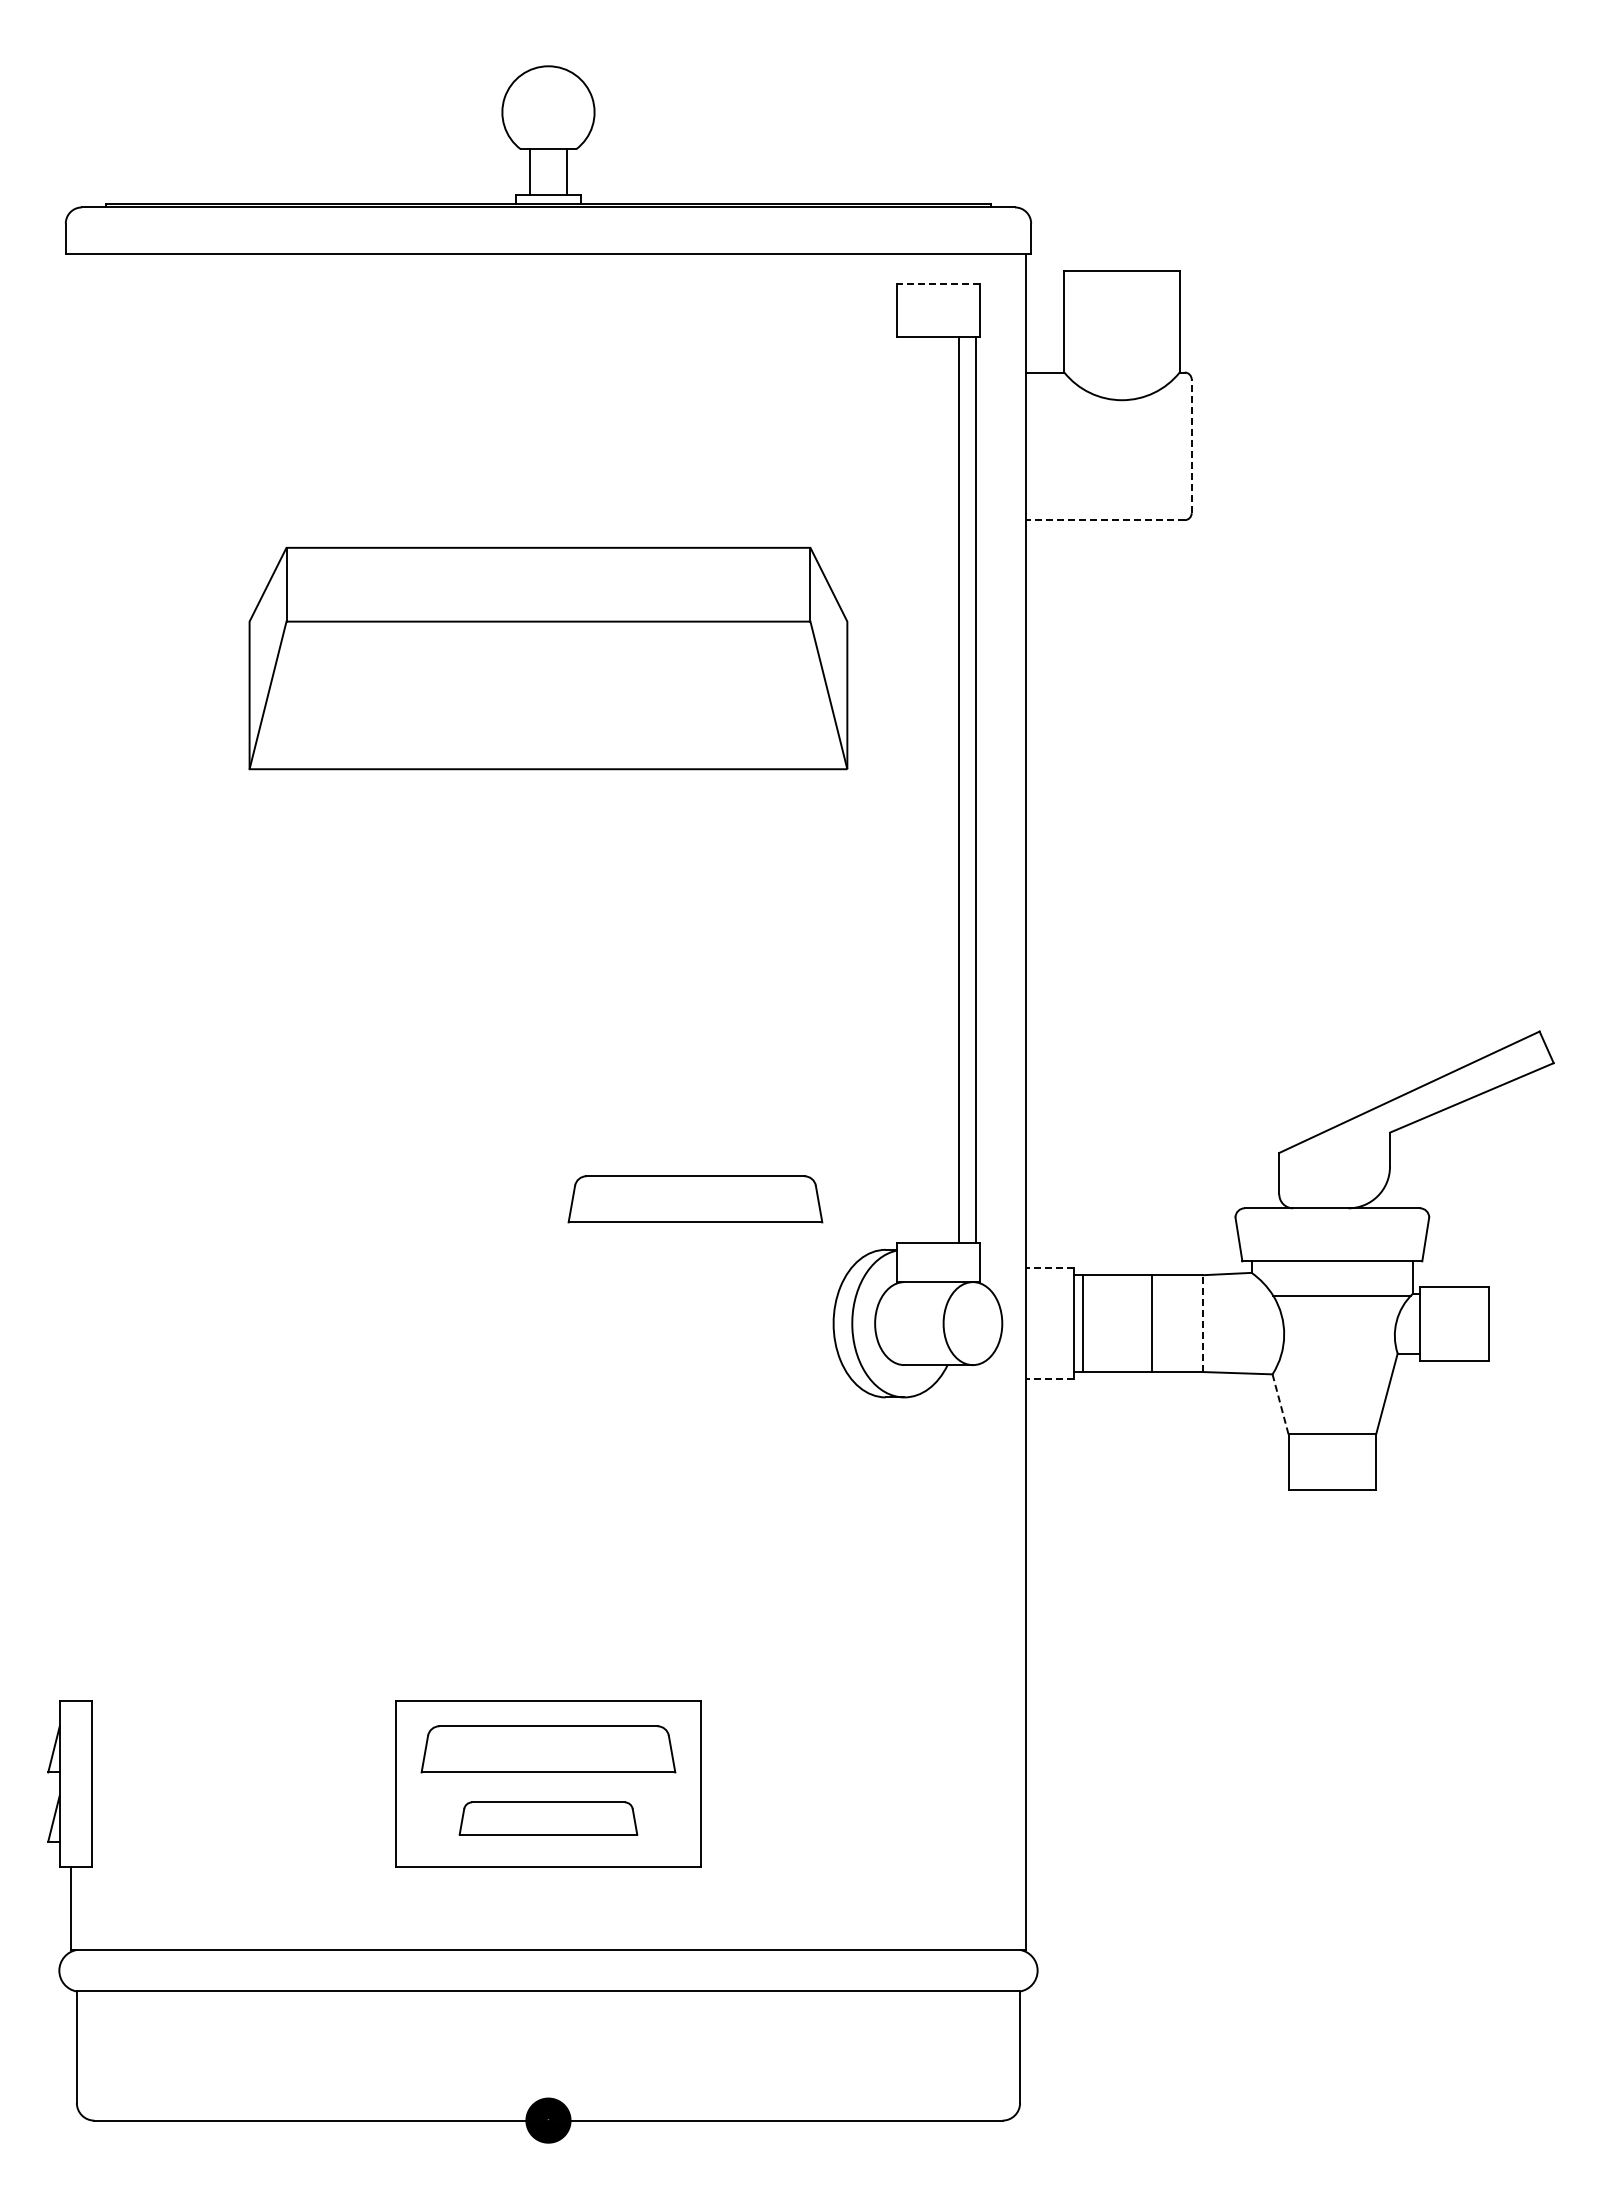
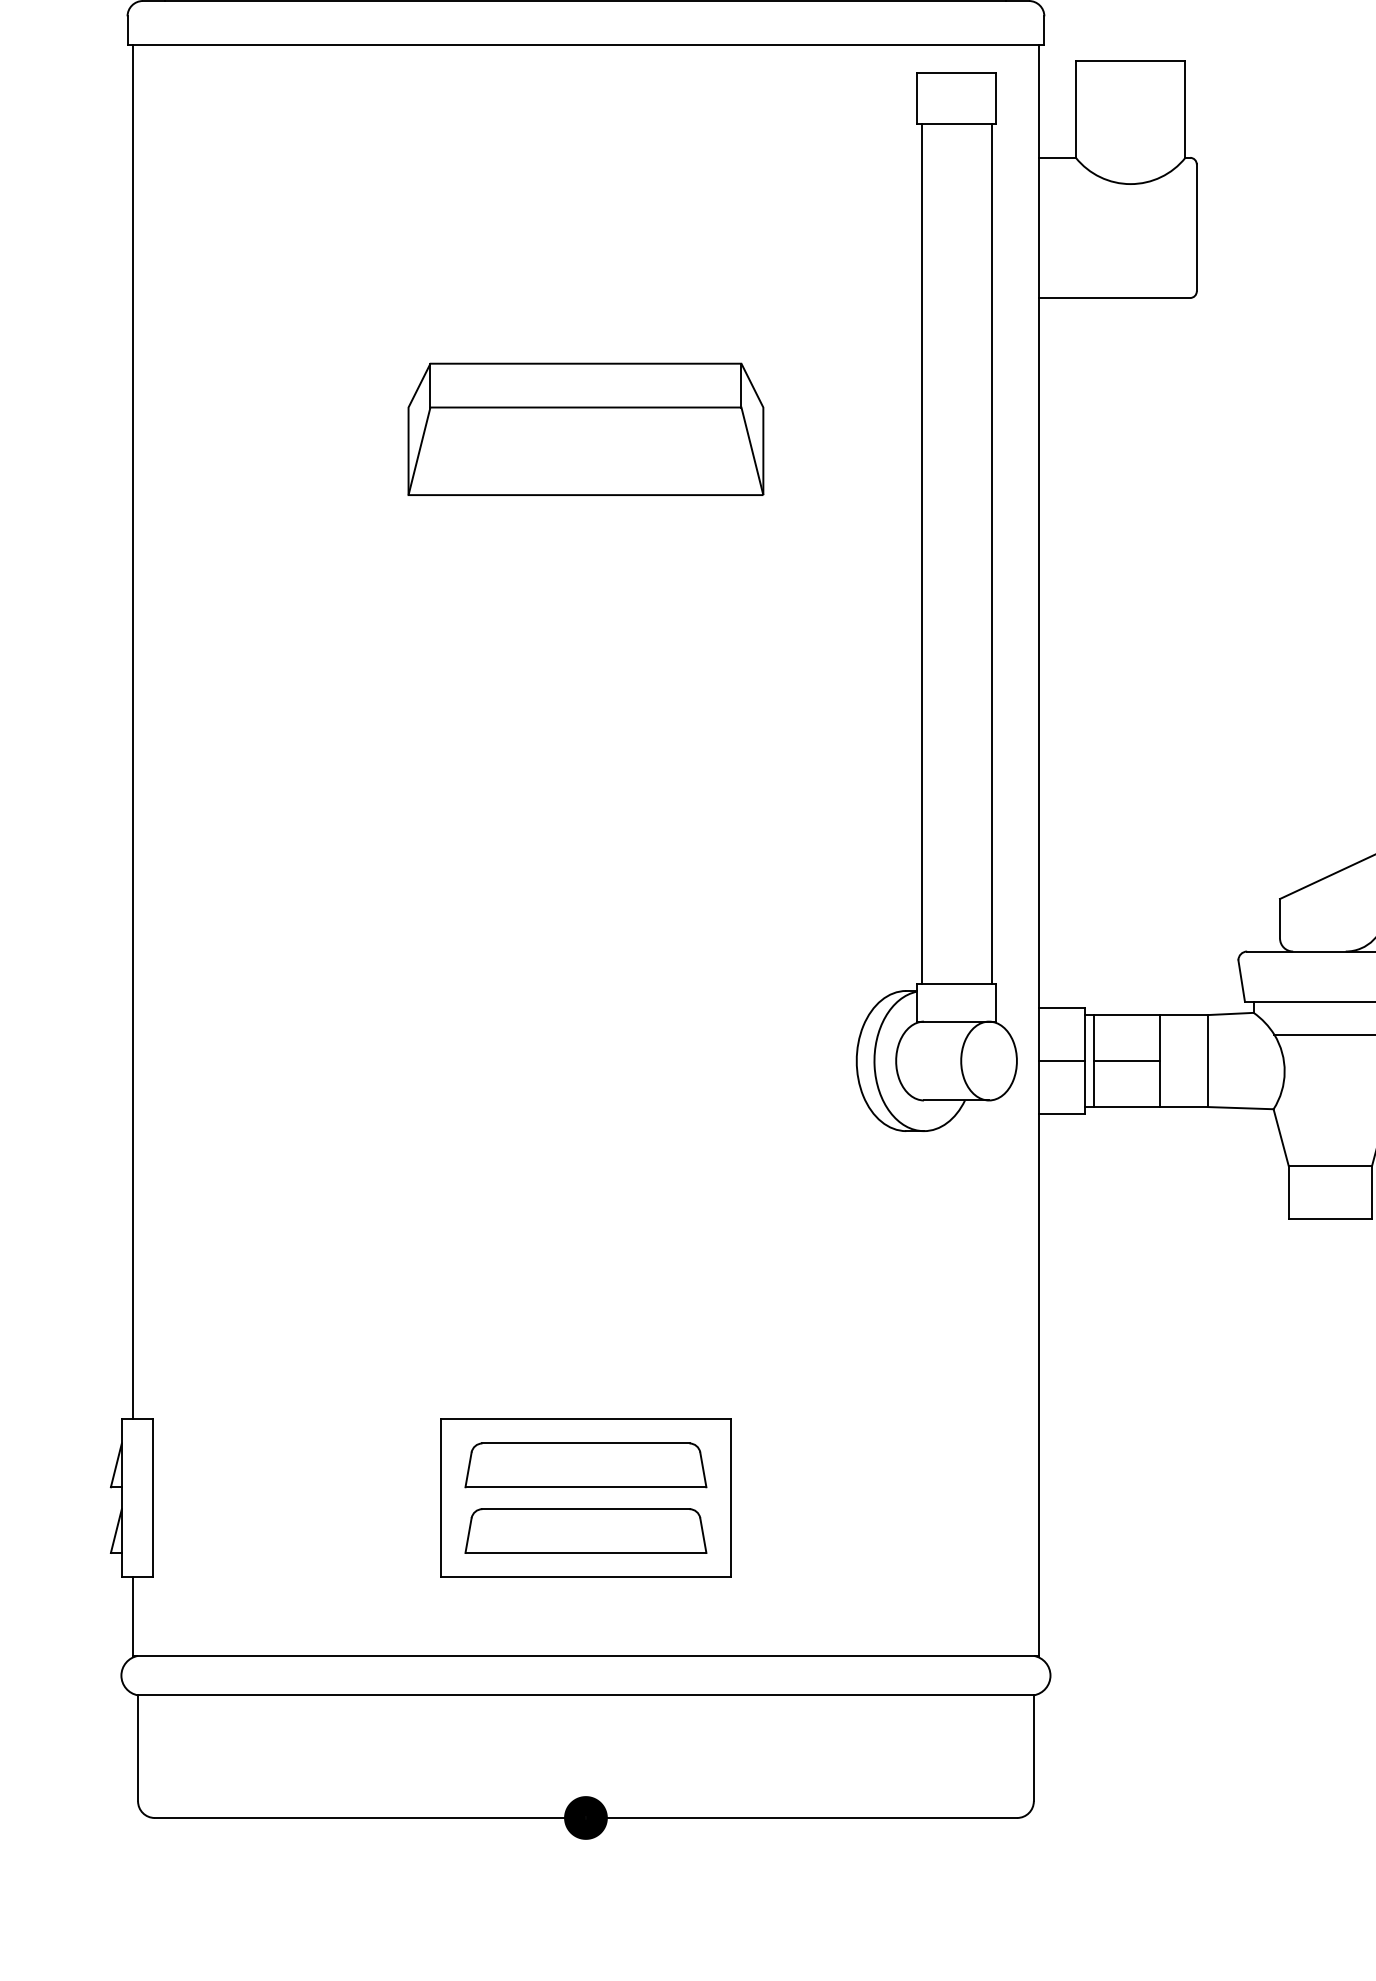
line: (938, 283) -> (956, 73), dashed -> solid
line: (1191, 446) -> (1196, 228), dashed -> solid
line: (1105, 520) -> (1114, 298), dashed -> solid
part: (548, 658) -> (585, 429), size x0.62
line: (958, 789) -> (921, 553), moved
line: (71, 976) -> (132, 731), added
part: (695, 1199) -> (725, 943), removed
line: (1049, 1268) -> (1061, 1008), dashed -> solid
line: (1049, 1323) -> (1061, 1060), added
line: (1117, 1323) -> (1126, 1060), added
line: (1203, 1323) -> (1208, 1060), dashed -> solid
line: (1049, 1378) -> (1061, 1113), dashed -> solid
line: (1280, 1404) -> (1281, 1137), dashed -> solid
part: (548, 1818) -> (585, 1531), size x1.43

